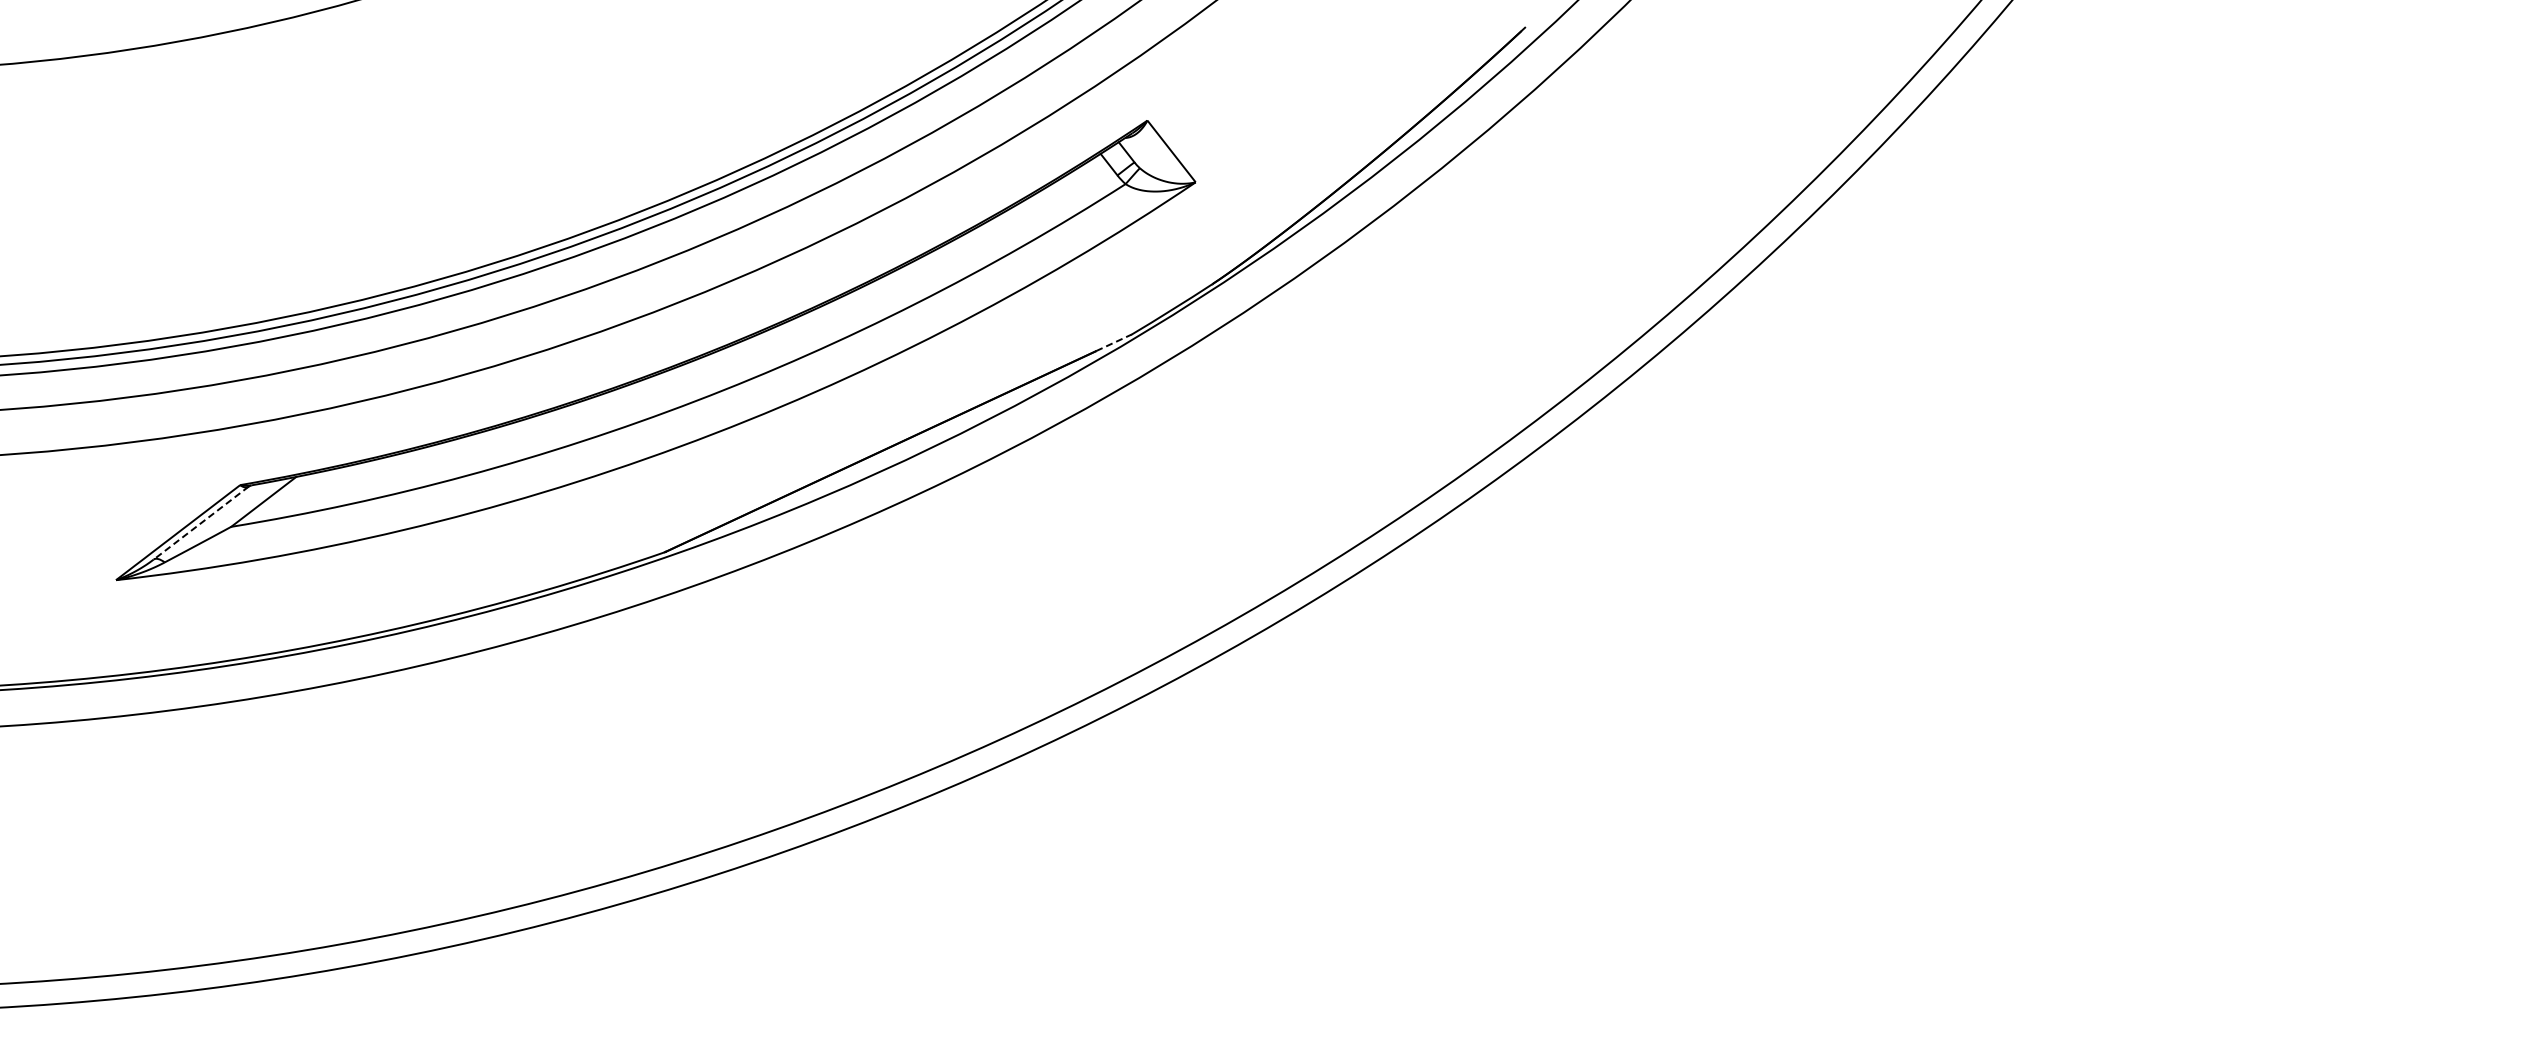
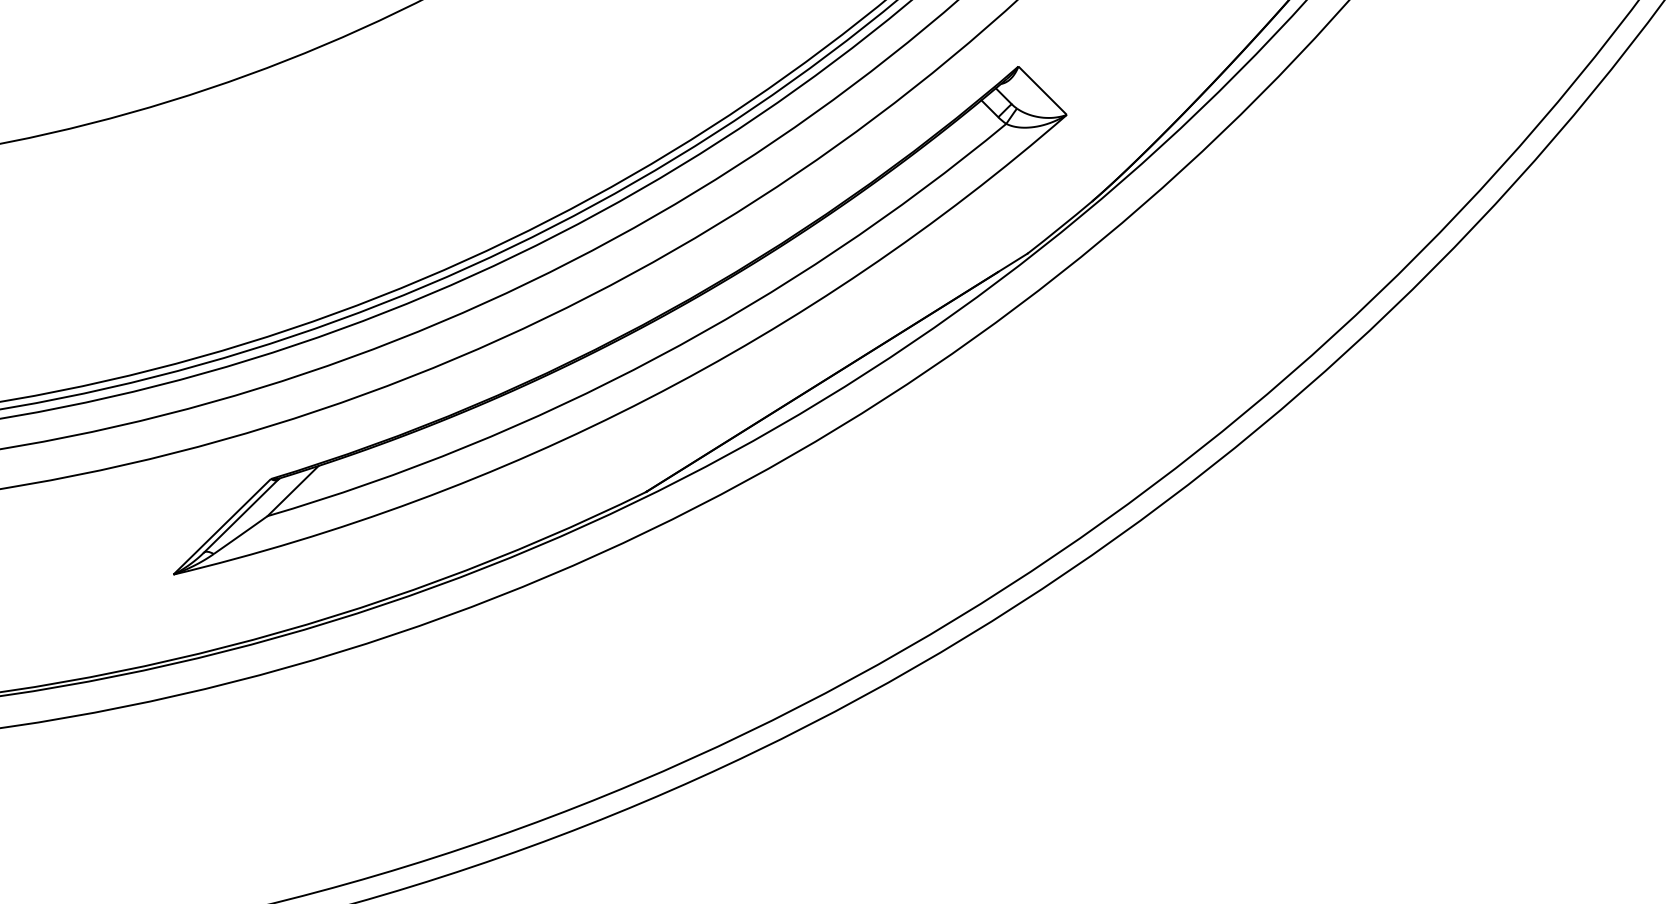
line: (1114, 342) -> (1013, 262), dashed -> solid
line: (200, 523) -> (240, 516), dashed -> solid

